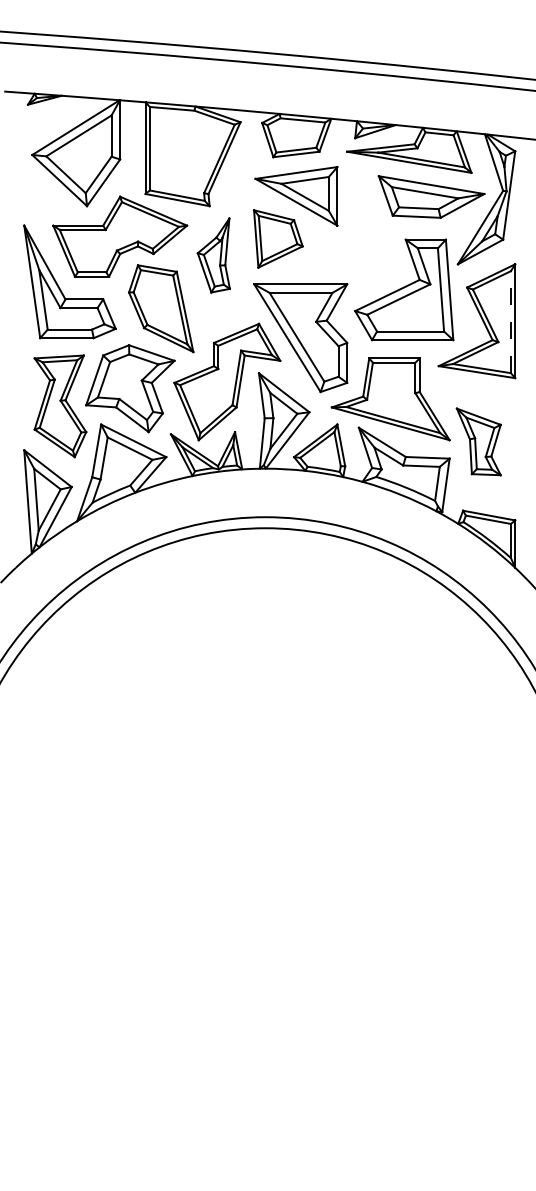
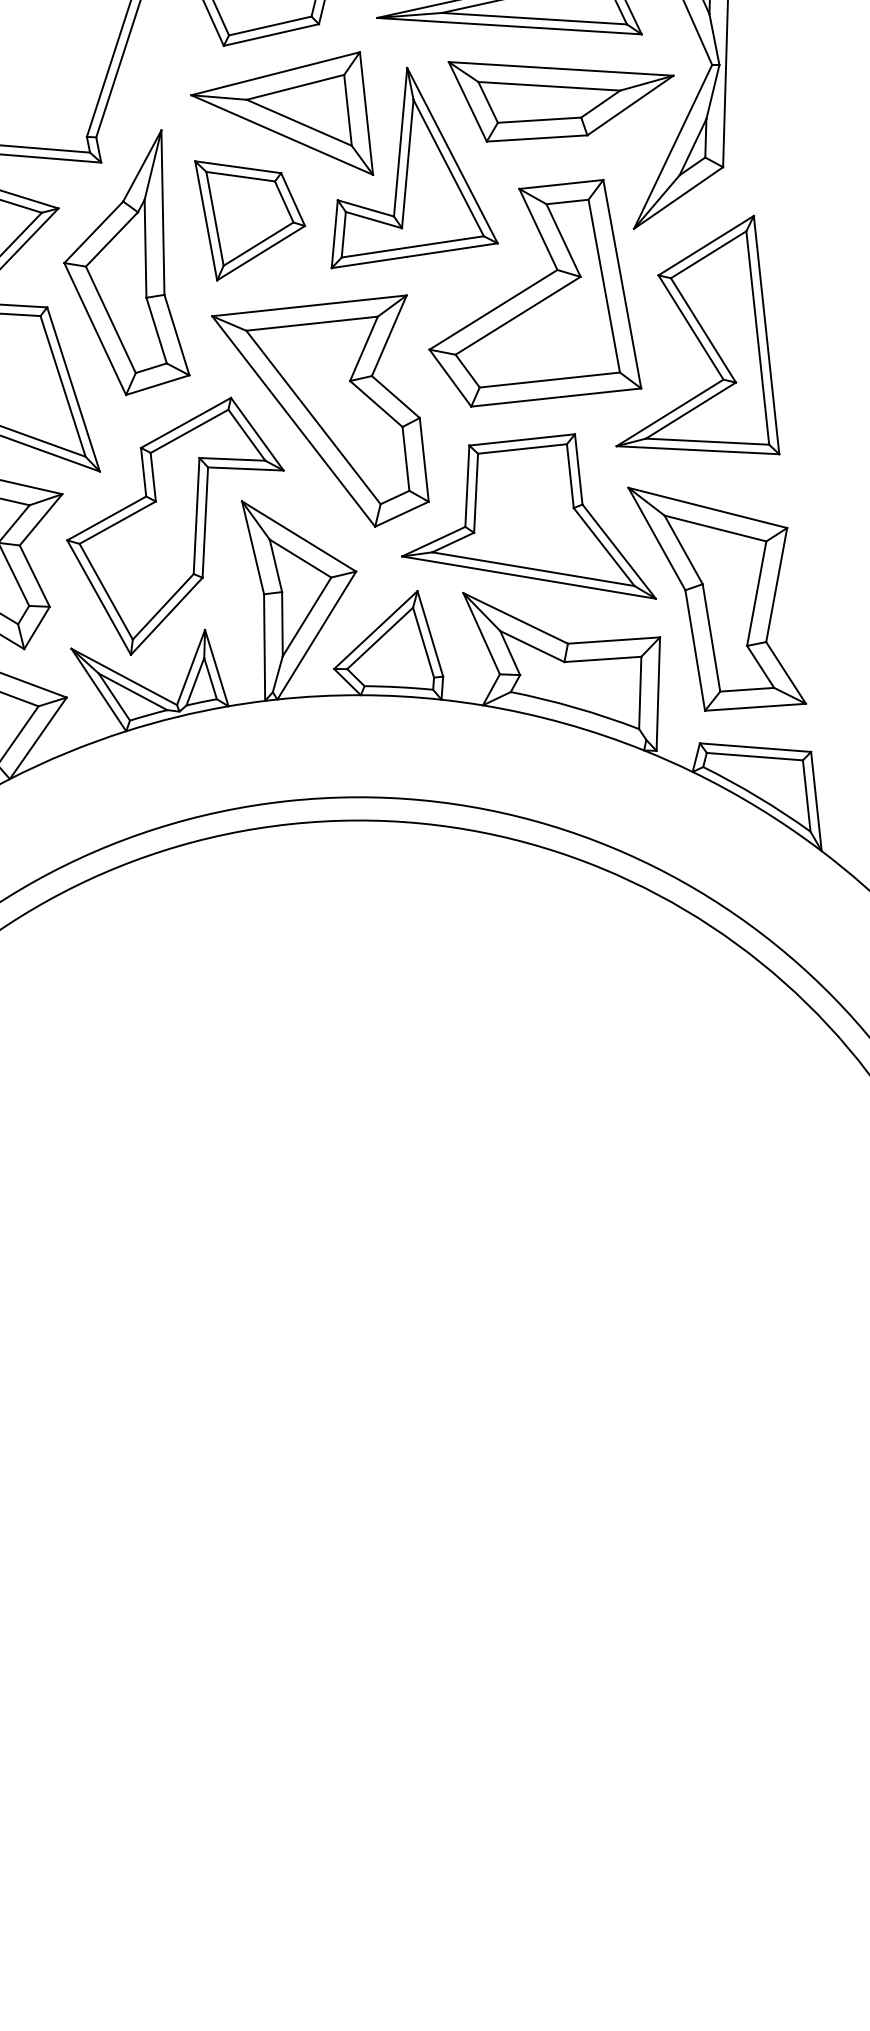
part: (352, 221) -> (403, 162), added
part: (213, 255) -> (120, 264), size x1.67
line: (510, 322) -> (756, 338), dashed -> solid
part: (478, 441) -> (716, 595), size x1.67

